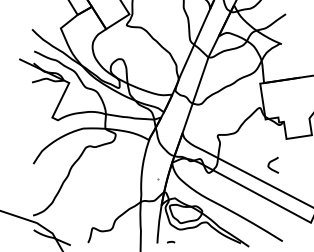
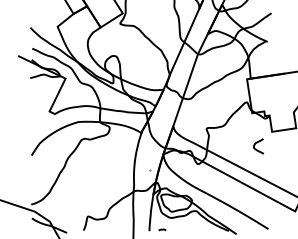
curve: (271, 162) -> (256, 143), moved

